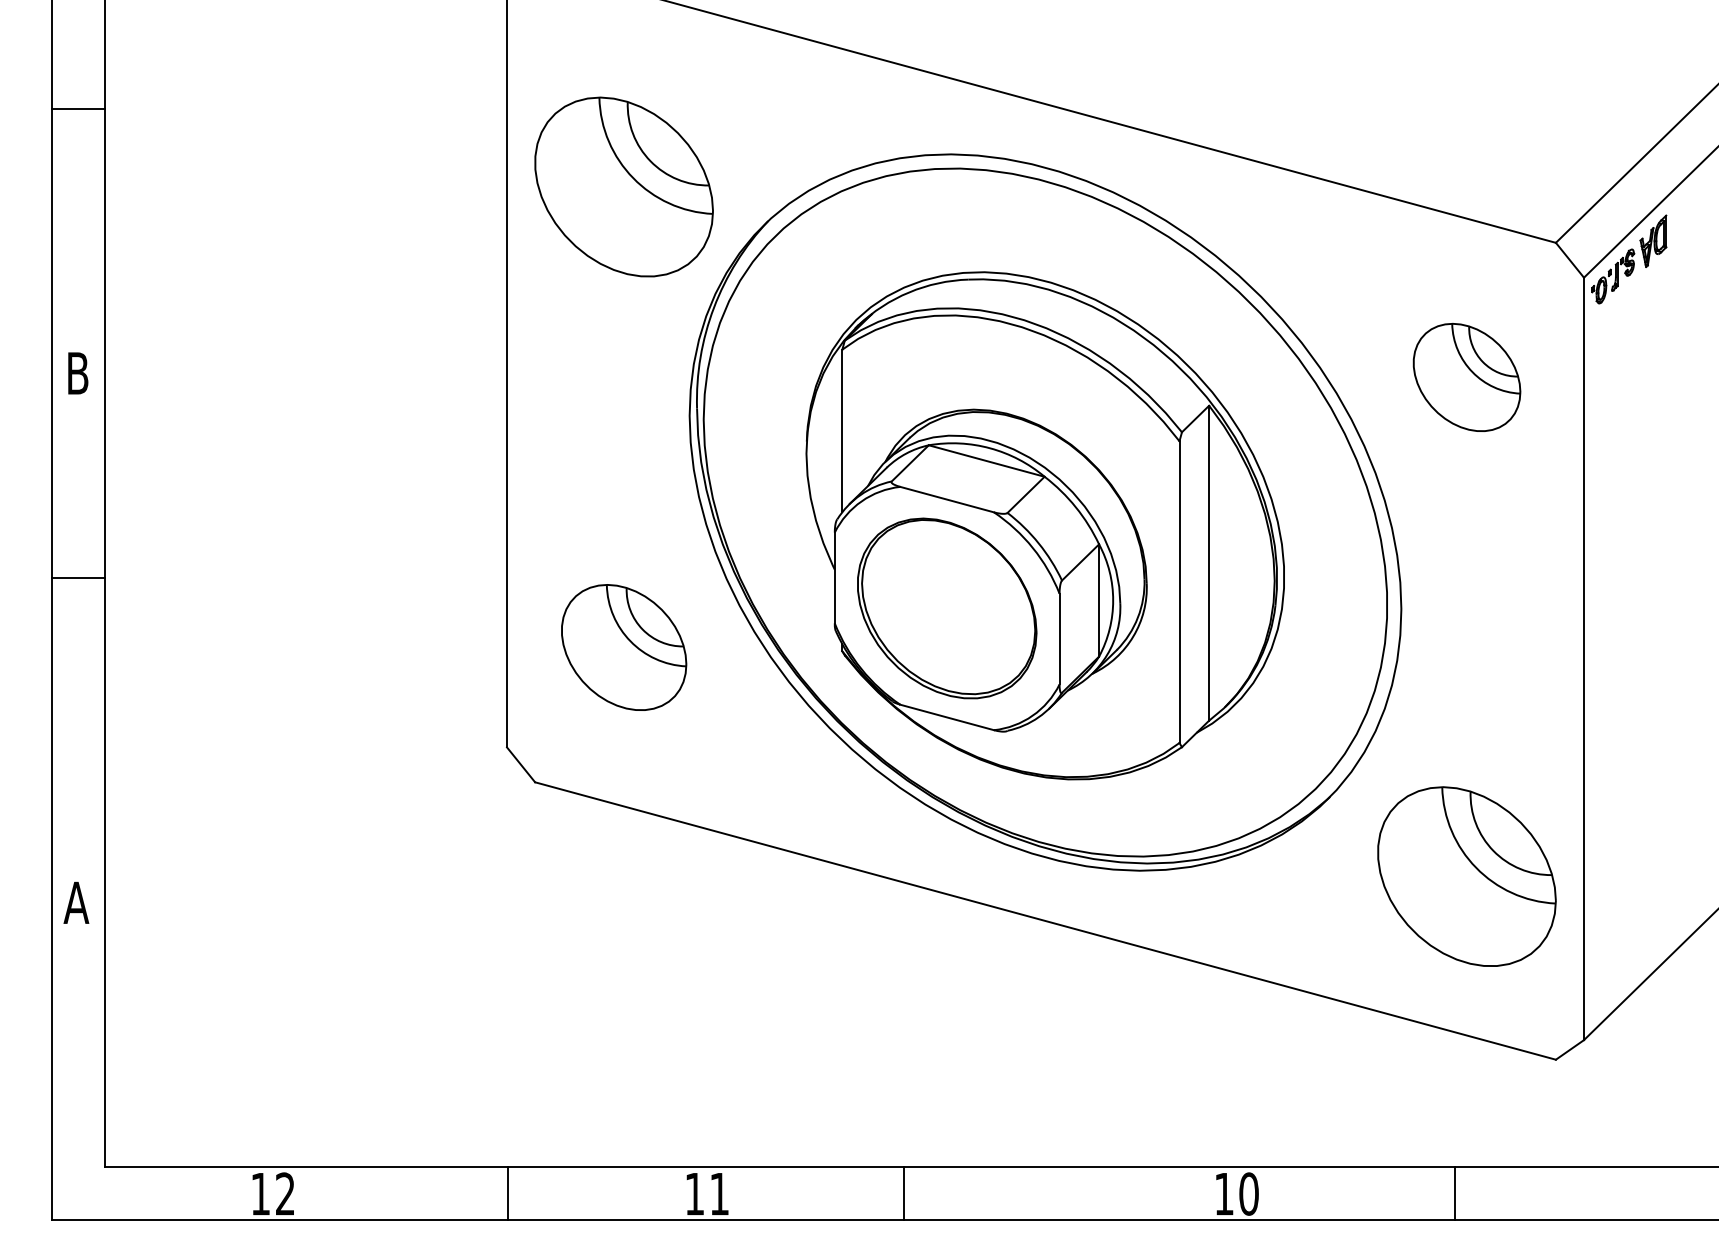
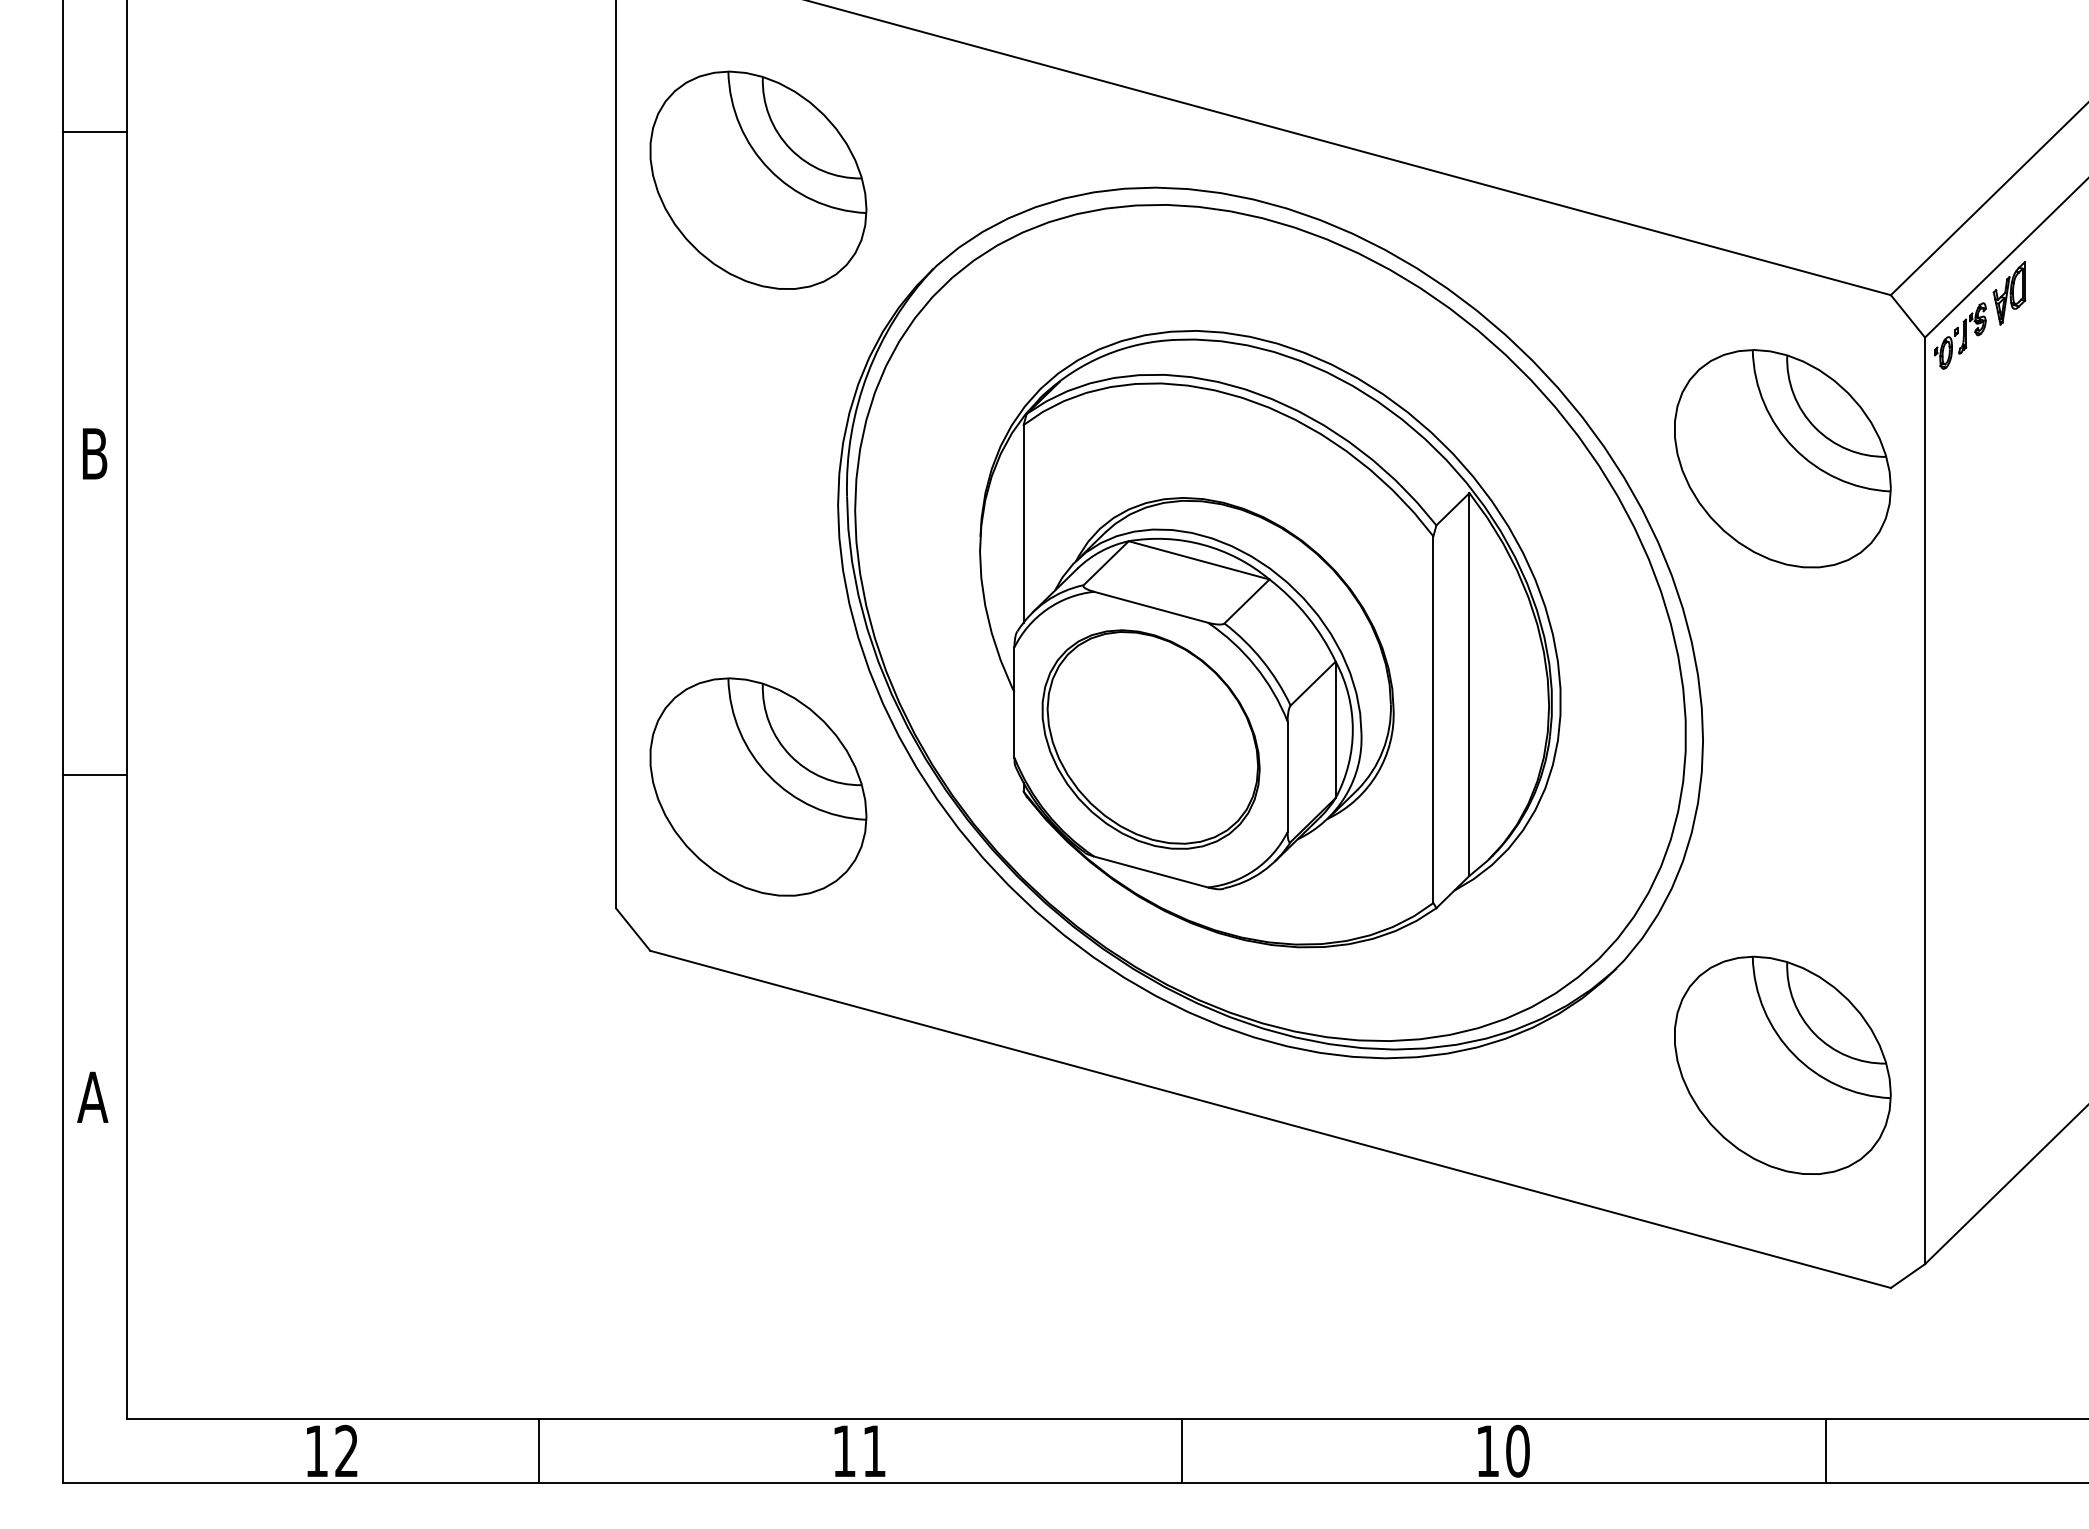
part: (624, 186) -> (758, 179), moved
part: (1466, 377) -> (1782, 458), size x1.67
line: (77, 577) -> (94, 775), moved
part: (624, 647) -> (758, 786), size x1.43
line: (507, 1193) -> (538, 1450), moved
line: (903, 1193) -> (1182, 1450), moved
line: (1454, 1193) -> (1825, 1450), moved

